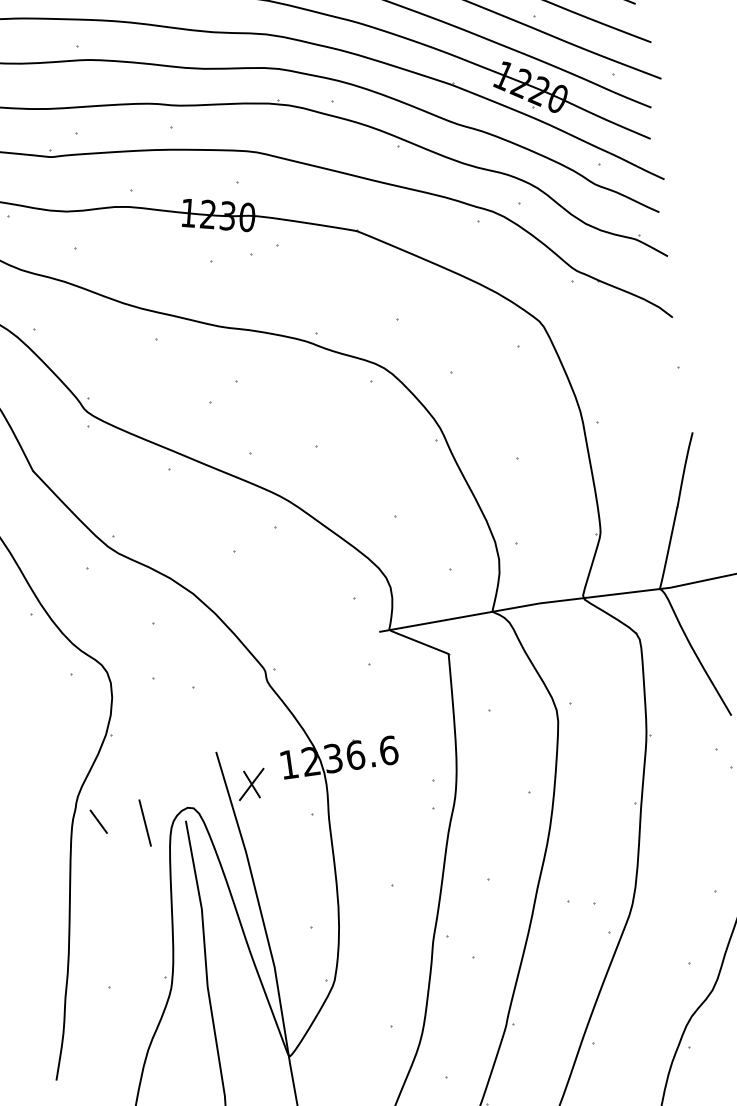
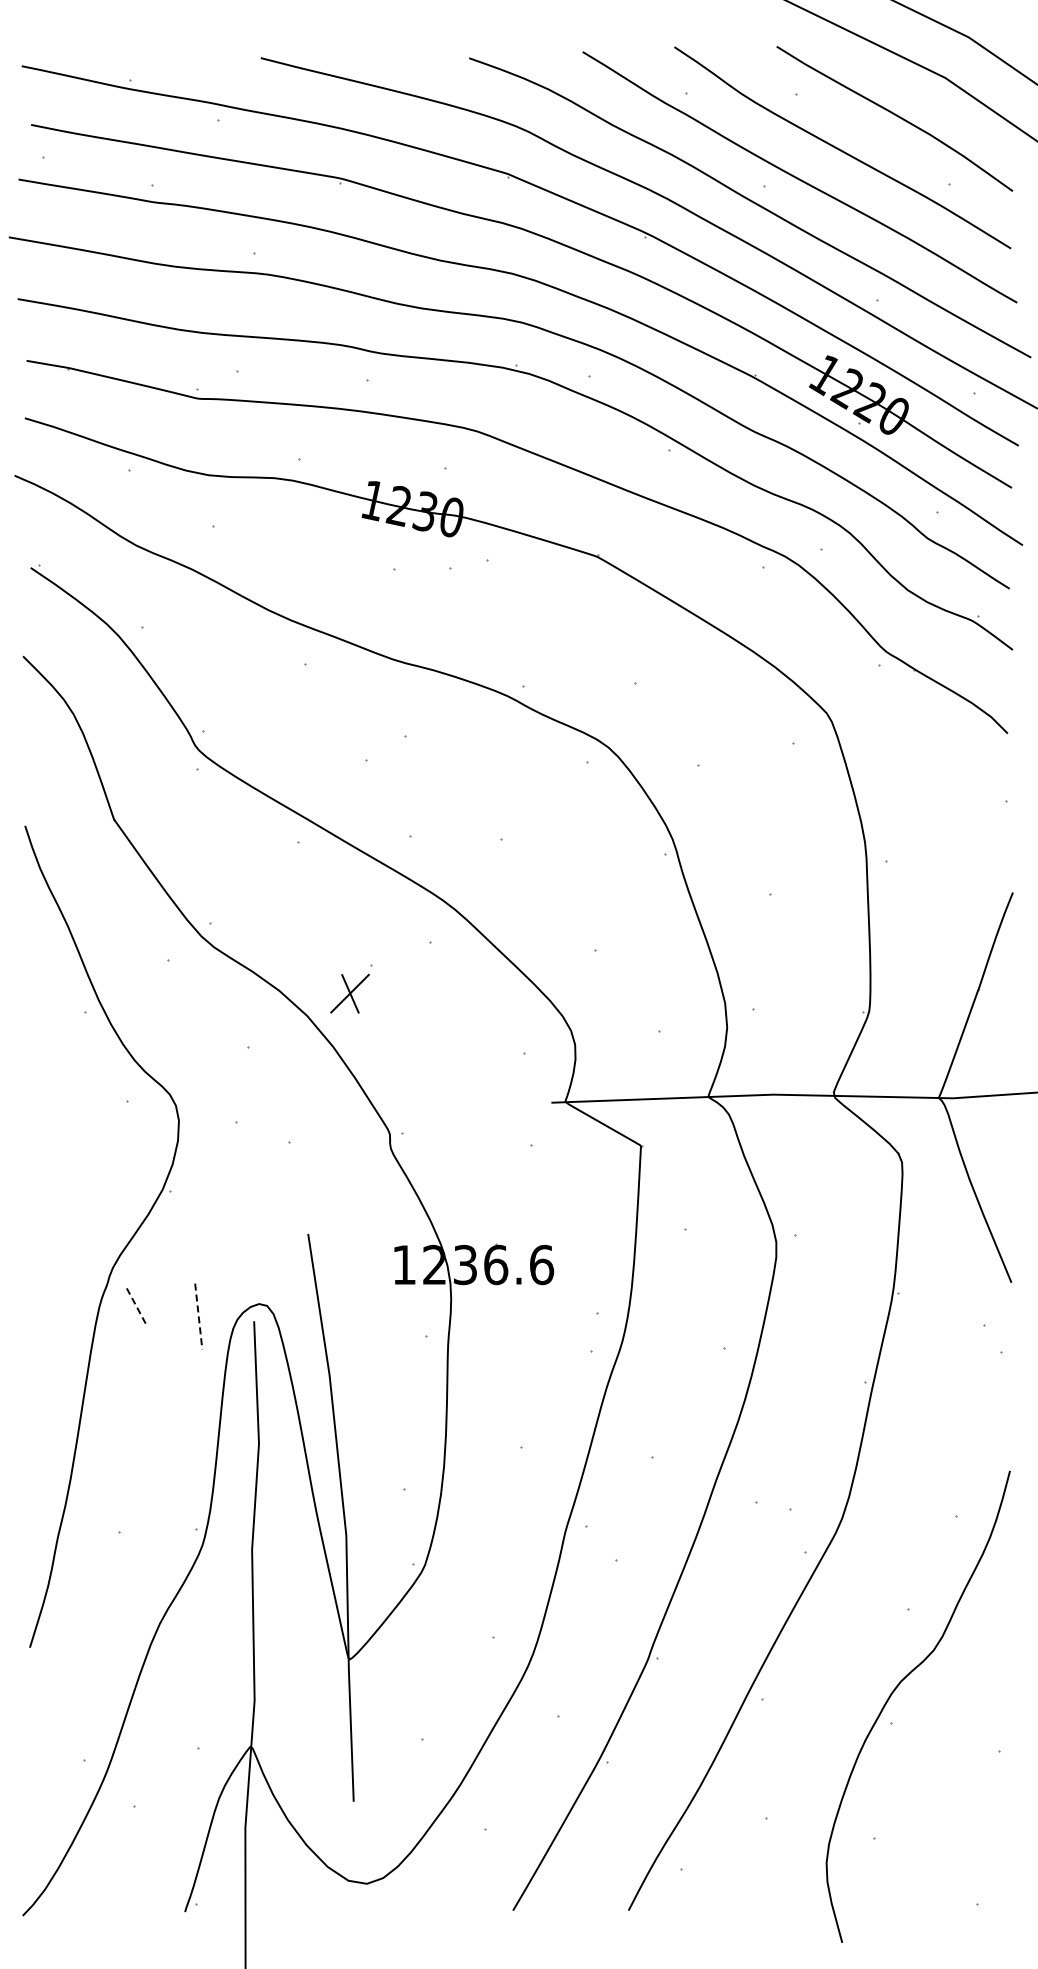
part: (251, 784) -> (349, 993), moved
line: (98, 822) -> (136, 1306), solid -> dashed
line: (145, 823) -> (198, 1317), solid -> dashed

